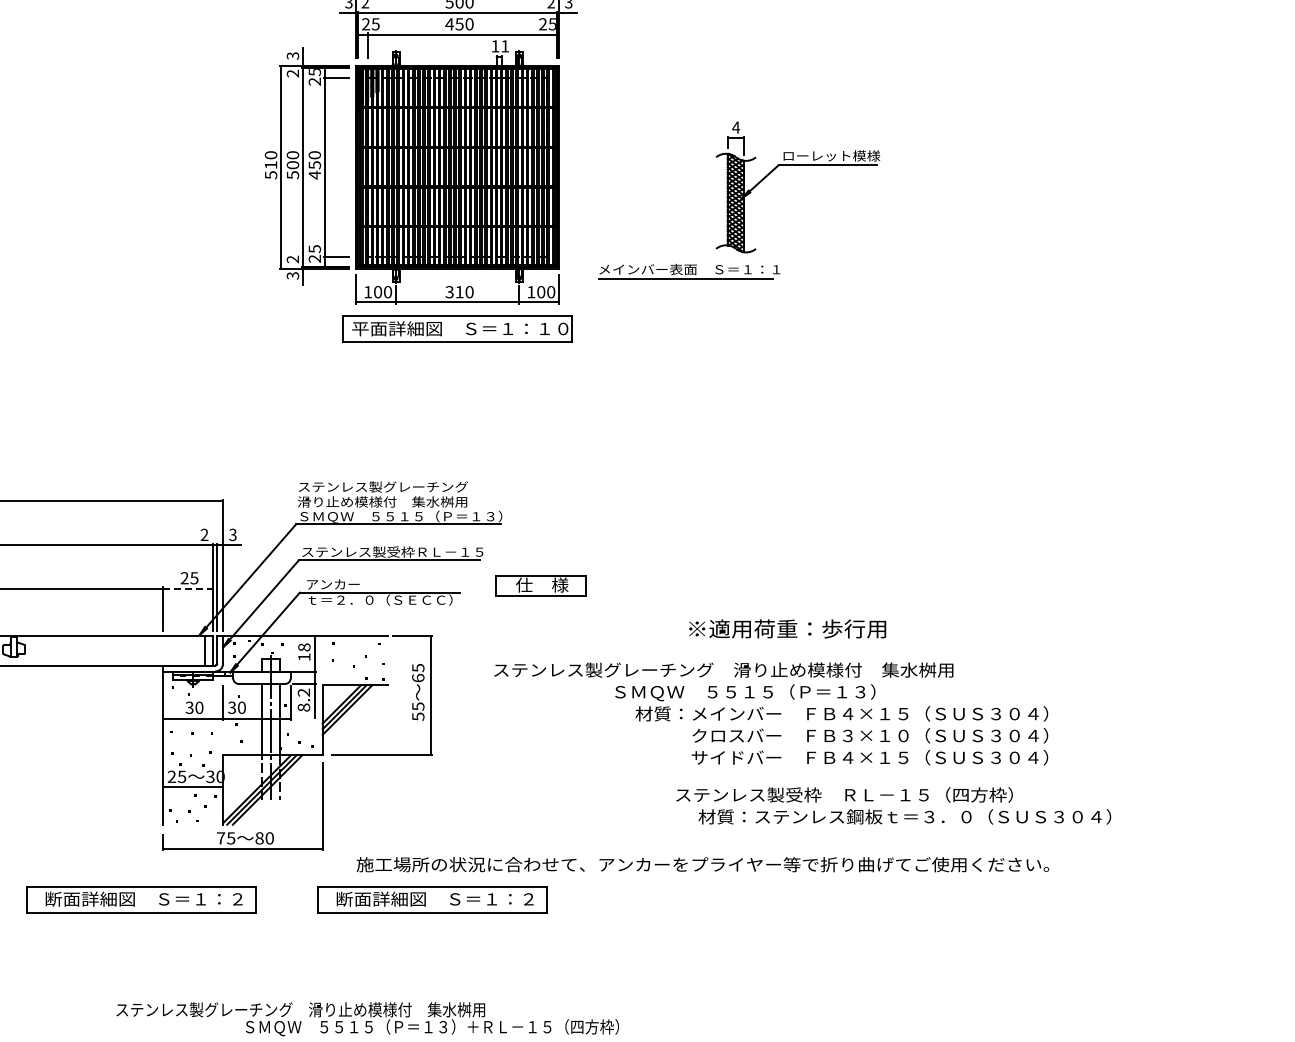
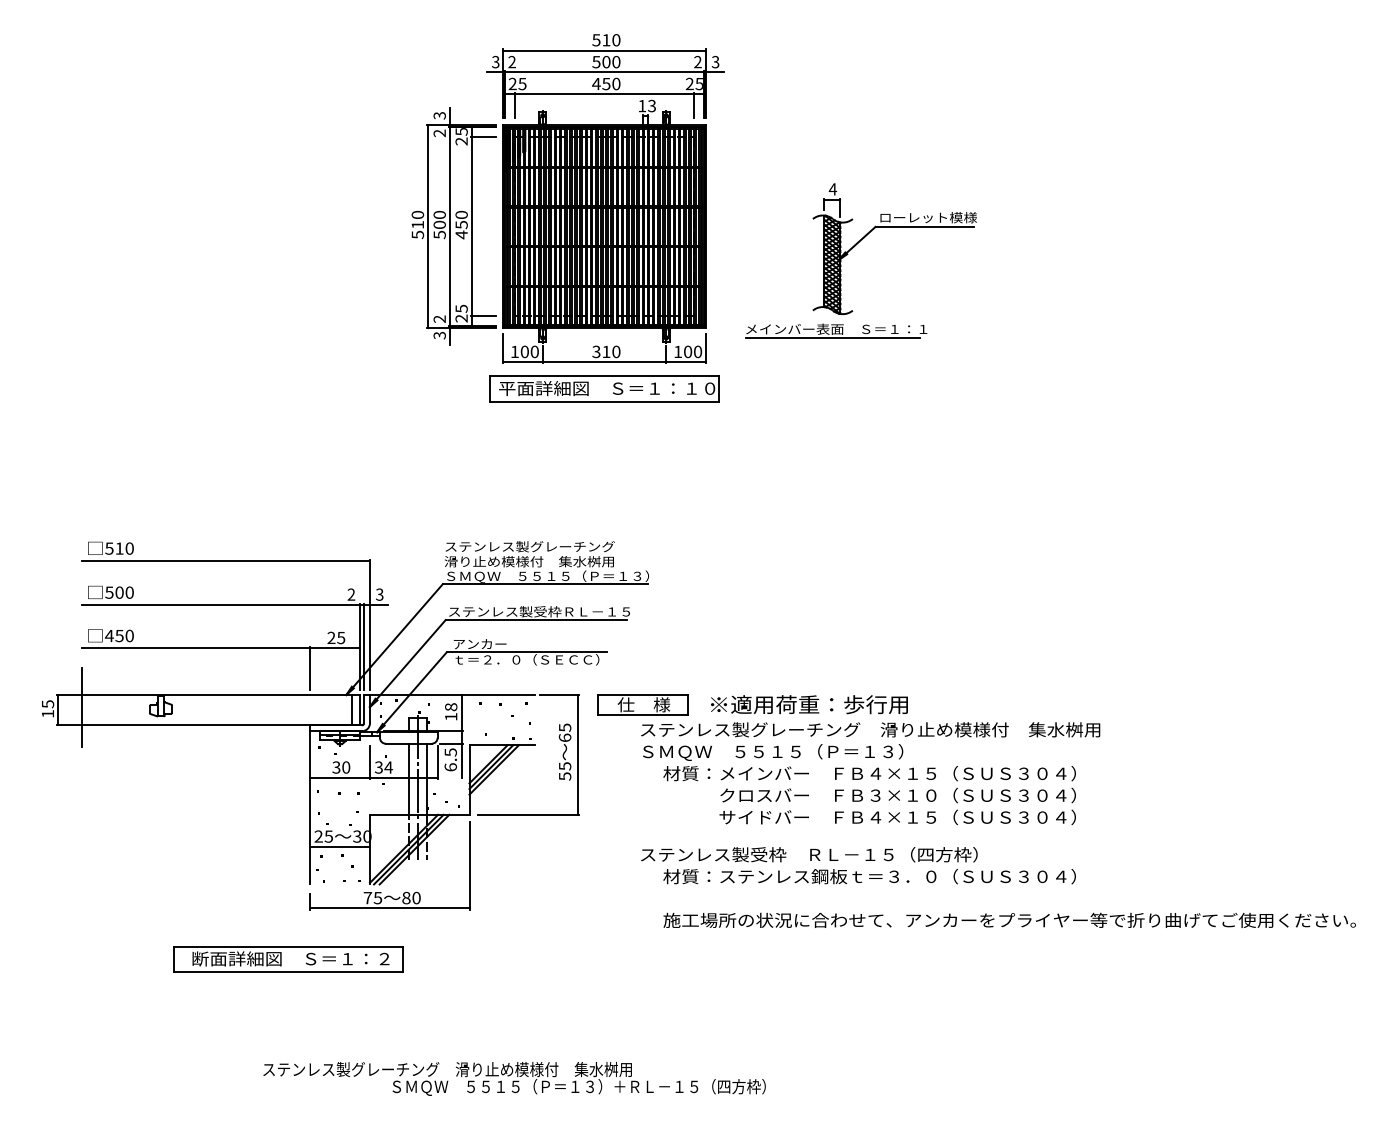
text: (504, 45) -> (651, 105), 11 -> 13
line: (547, 45) -> (694, 105), added
part: (797, 165) -> (894, 227), moved
part: (540, 584) -> (642, 704), moved
line: (188, 588) -> (335, 648), dashed -> solid
text: (787, 628) -> (809, 704), moved
text: (303, 699) -> (450, 759), 8.2 -> 6.5
text: (241, 707) -> (388, 767), 30 -> 34
text: (831, 724) -> (859, 784), moved
text: (893, 805) -> (858, 865), moved
text: (702, 863) -> (1009, 919), moved
part: (432, 899) -> (579, 959), removed

